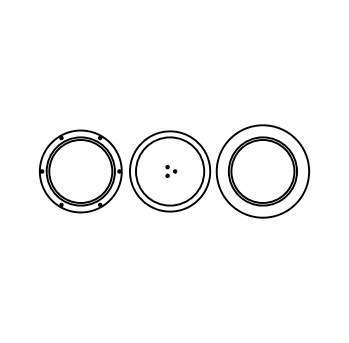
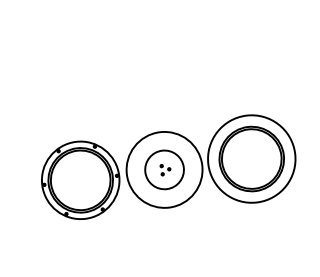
circle: (169, 171) -> (164, 169), size x0.6

